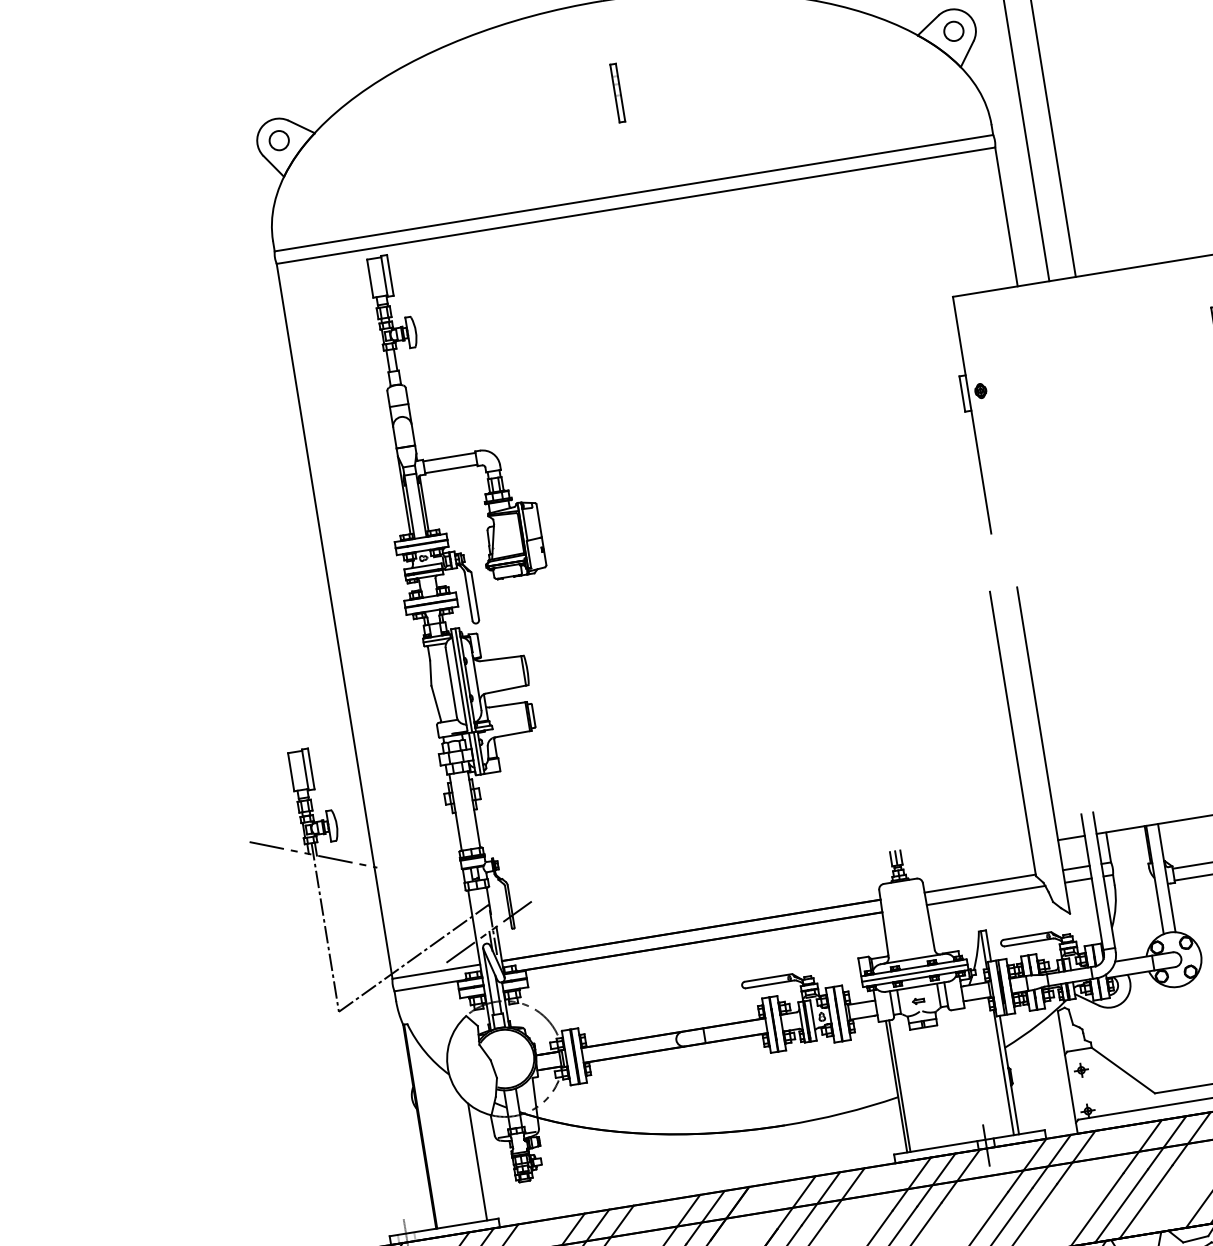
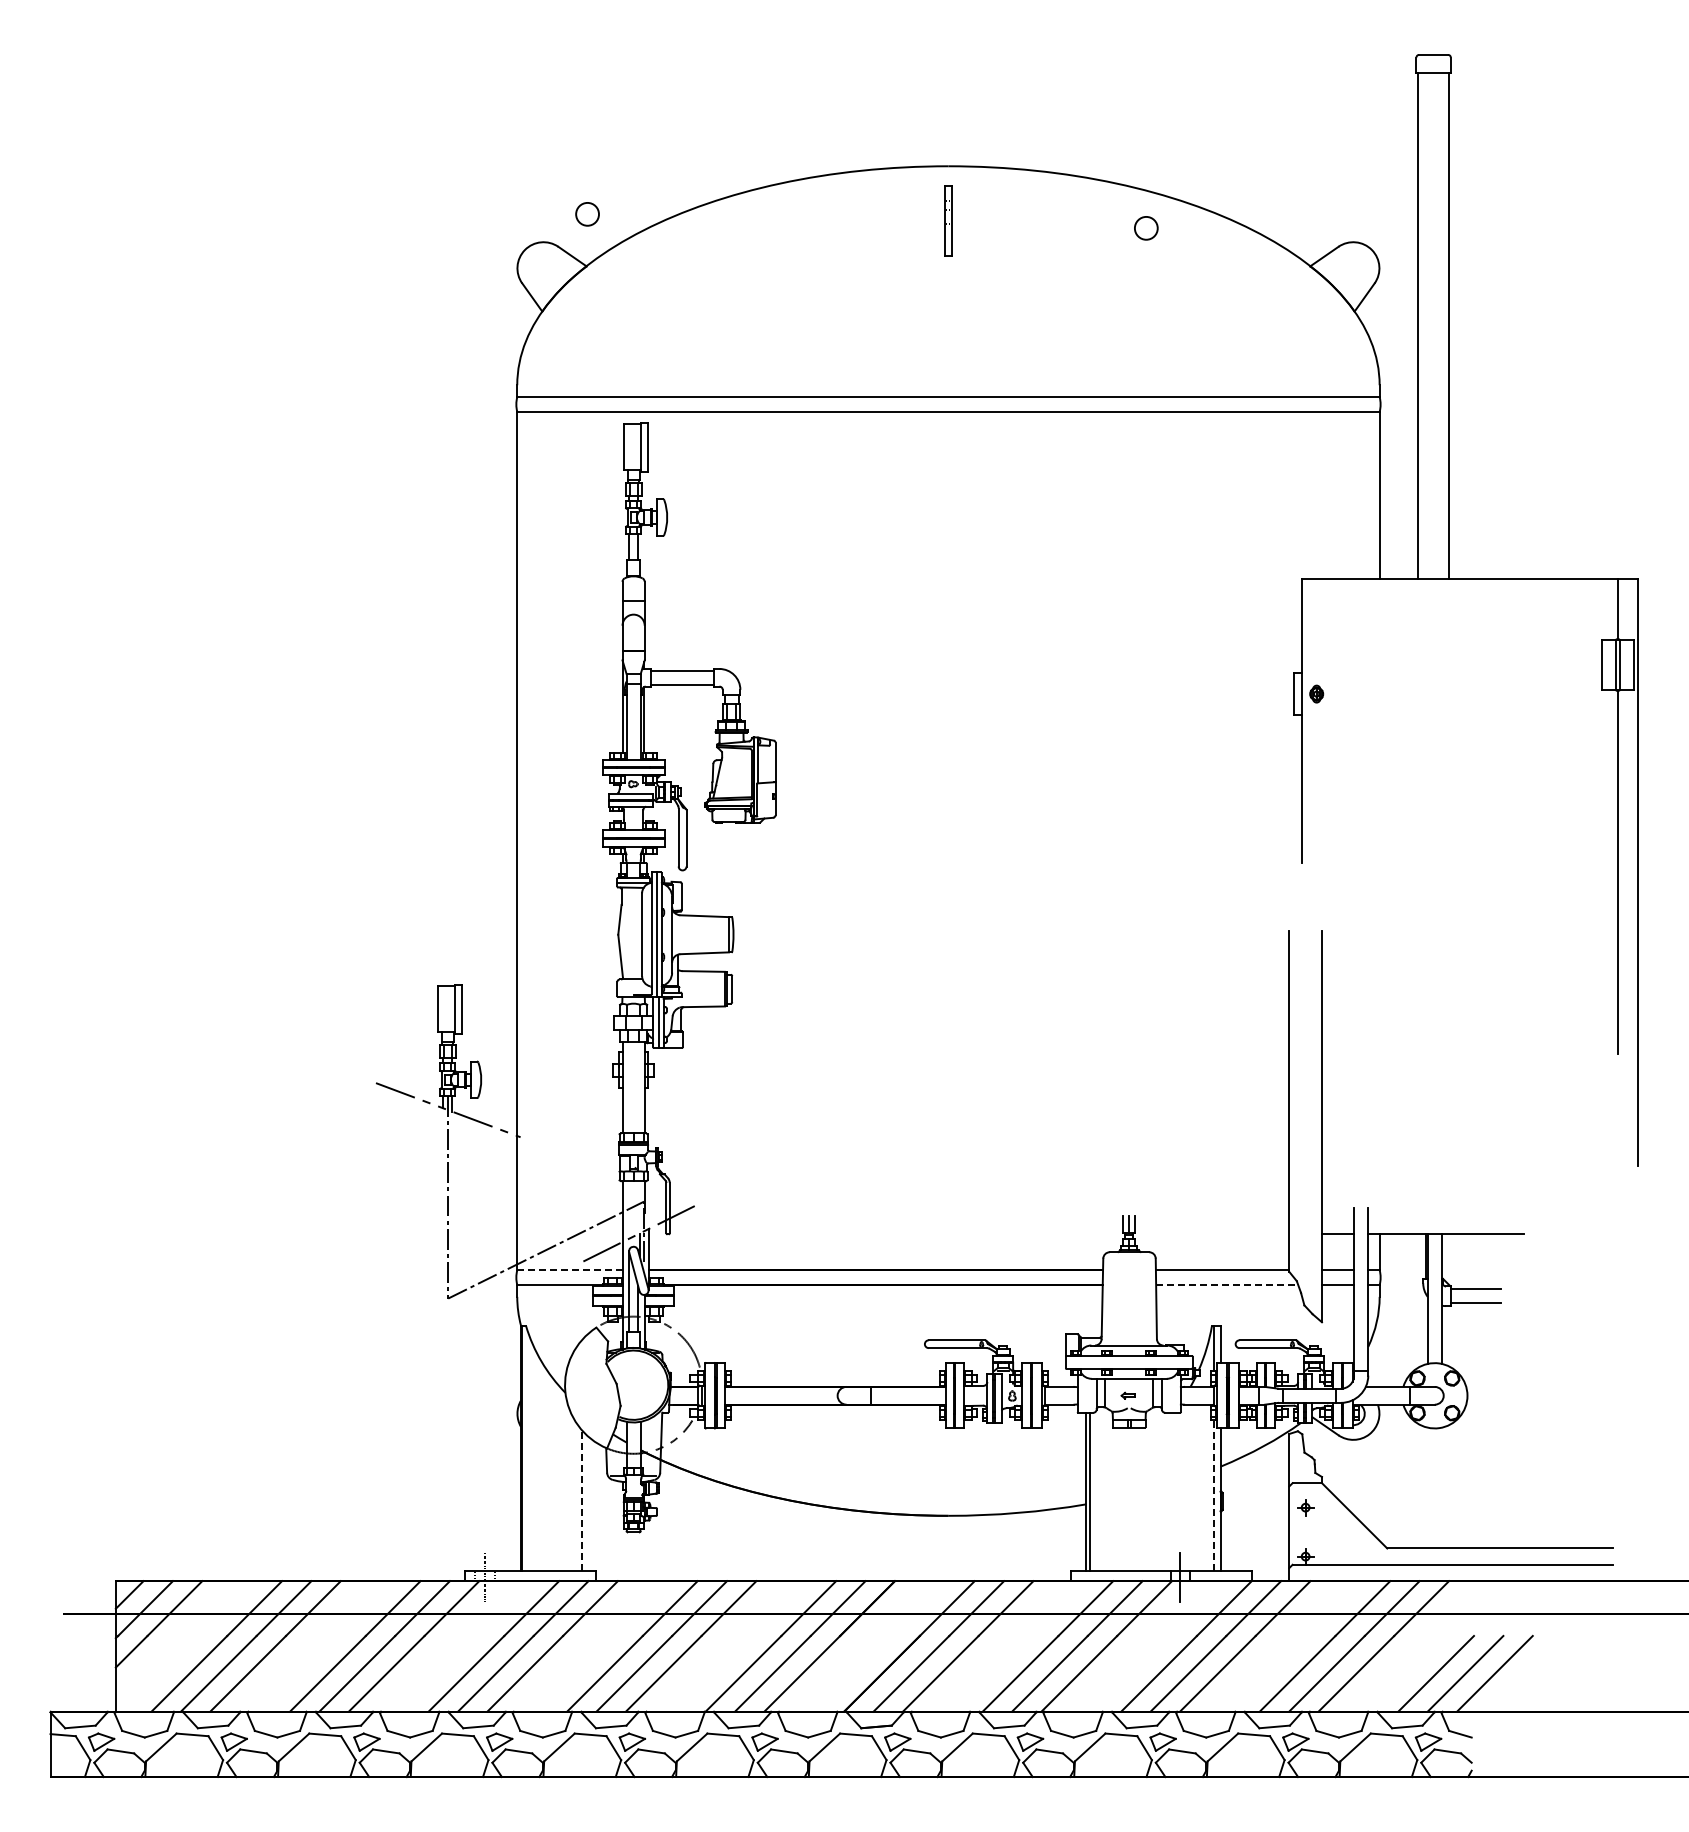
circle: (954, 31) -> (1146, 228), moved
part: (617, 92) -> (948, 220), moved
circle: (279, 140) -> (587, 214), moved
line: (986, 895) -> (1227, 1285), solid -> dashed
line: (436, 972) -> (569, 1270), solid -> dashed
line: (914, 973) -> (1128, 1362), removed
line: (1003, 1071) -> (1214, 1494), solid -> dashed
line: (477, 1161) -> (582, 1500), solid -> dashed

